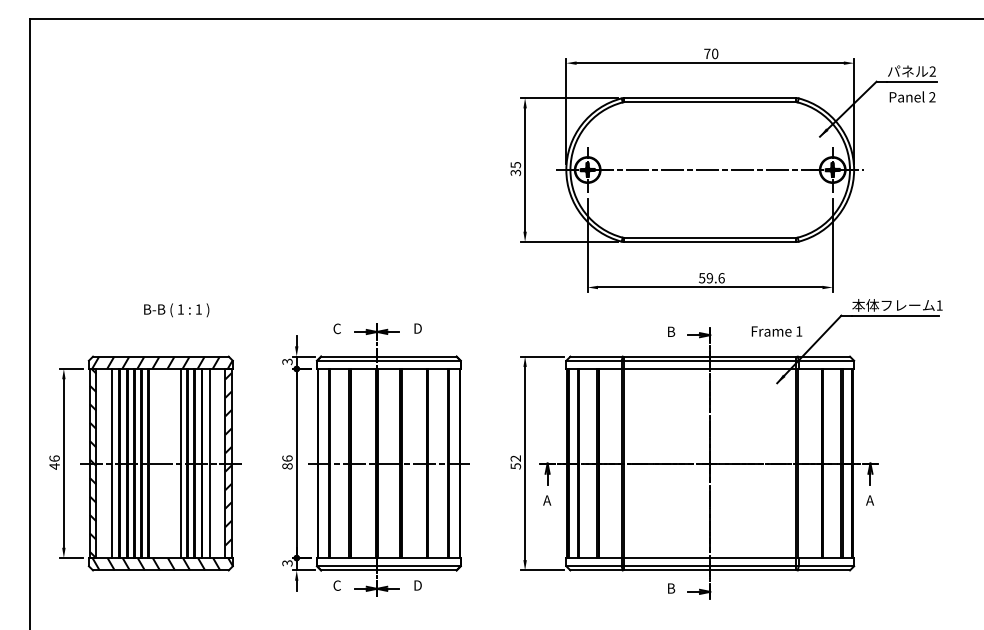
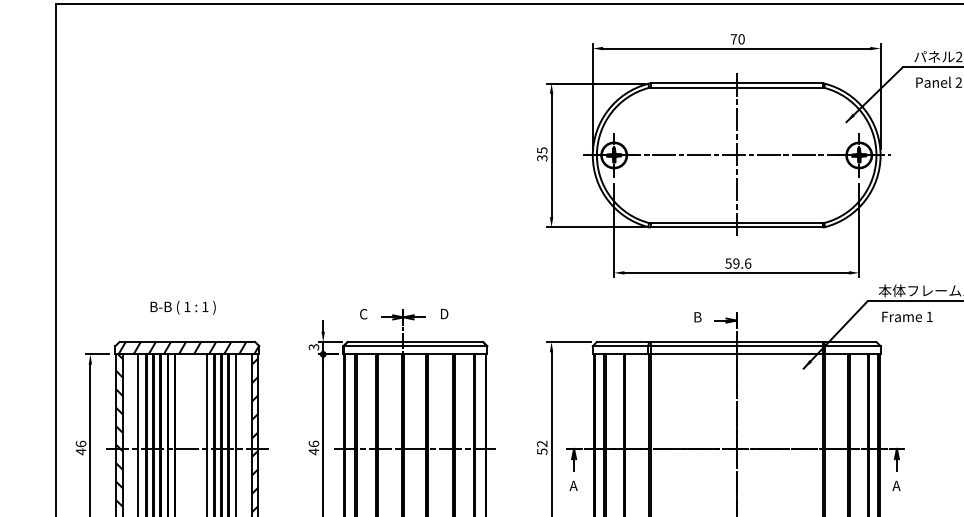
line: (710, 169) -> (736, 154), added
text: (176, 310) -> (182, 307), moved
text: (776, 331) -> (906, 316), moved
text: (287, 466) -> (313, 451), 86 -> 46

